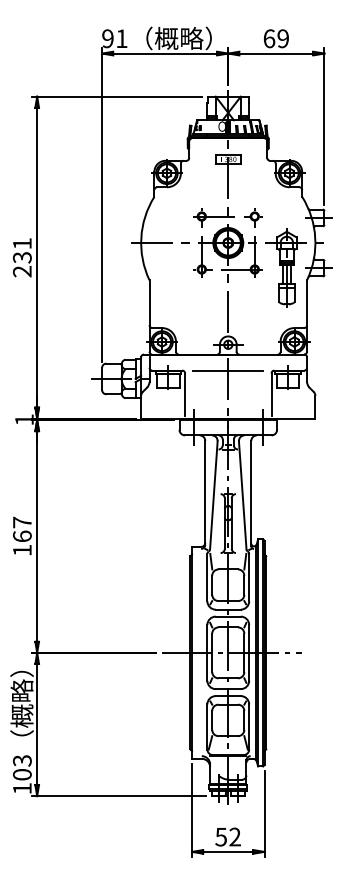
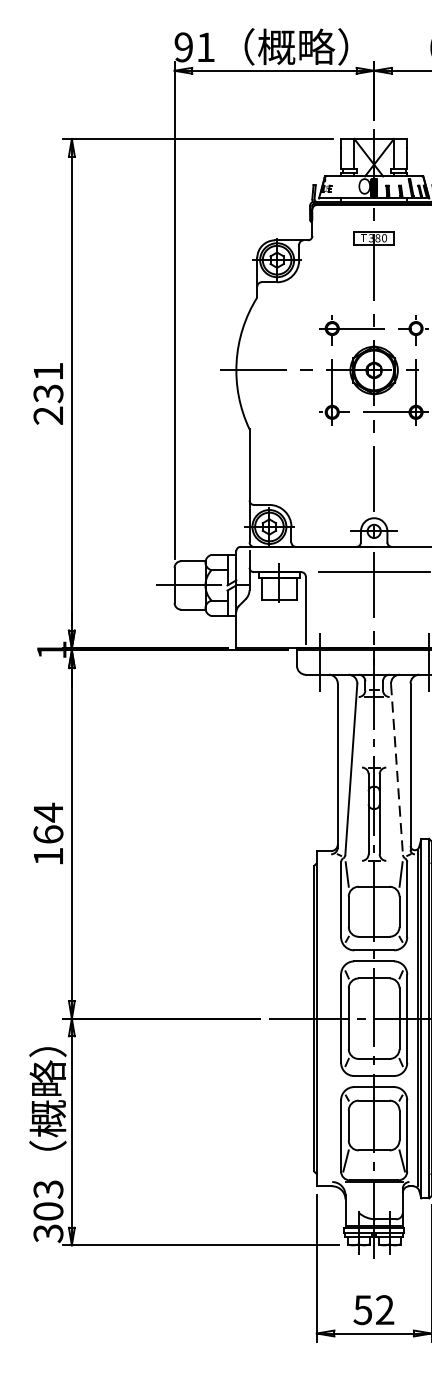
line: (242, 495) -> (396, 769), solid -> dashed
text: (22, 522) -> (48, 812), 167 -> 164
text: (22, 788) -> (48, 1233), 103 -> 303

